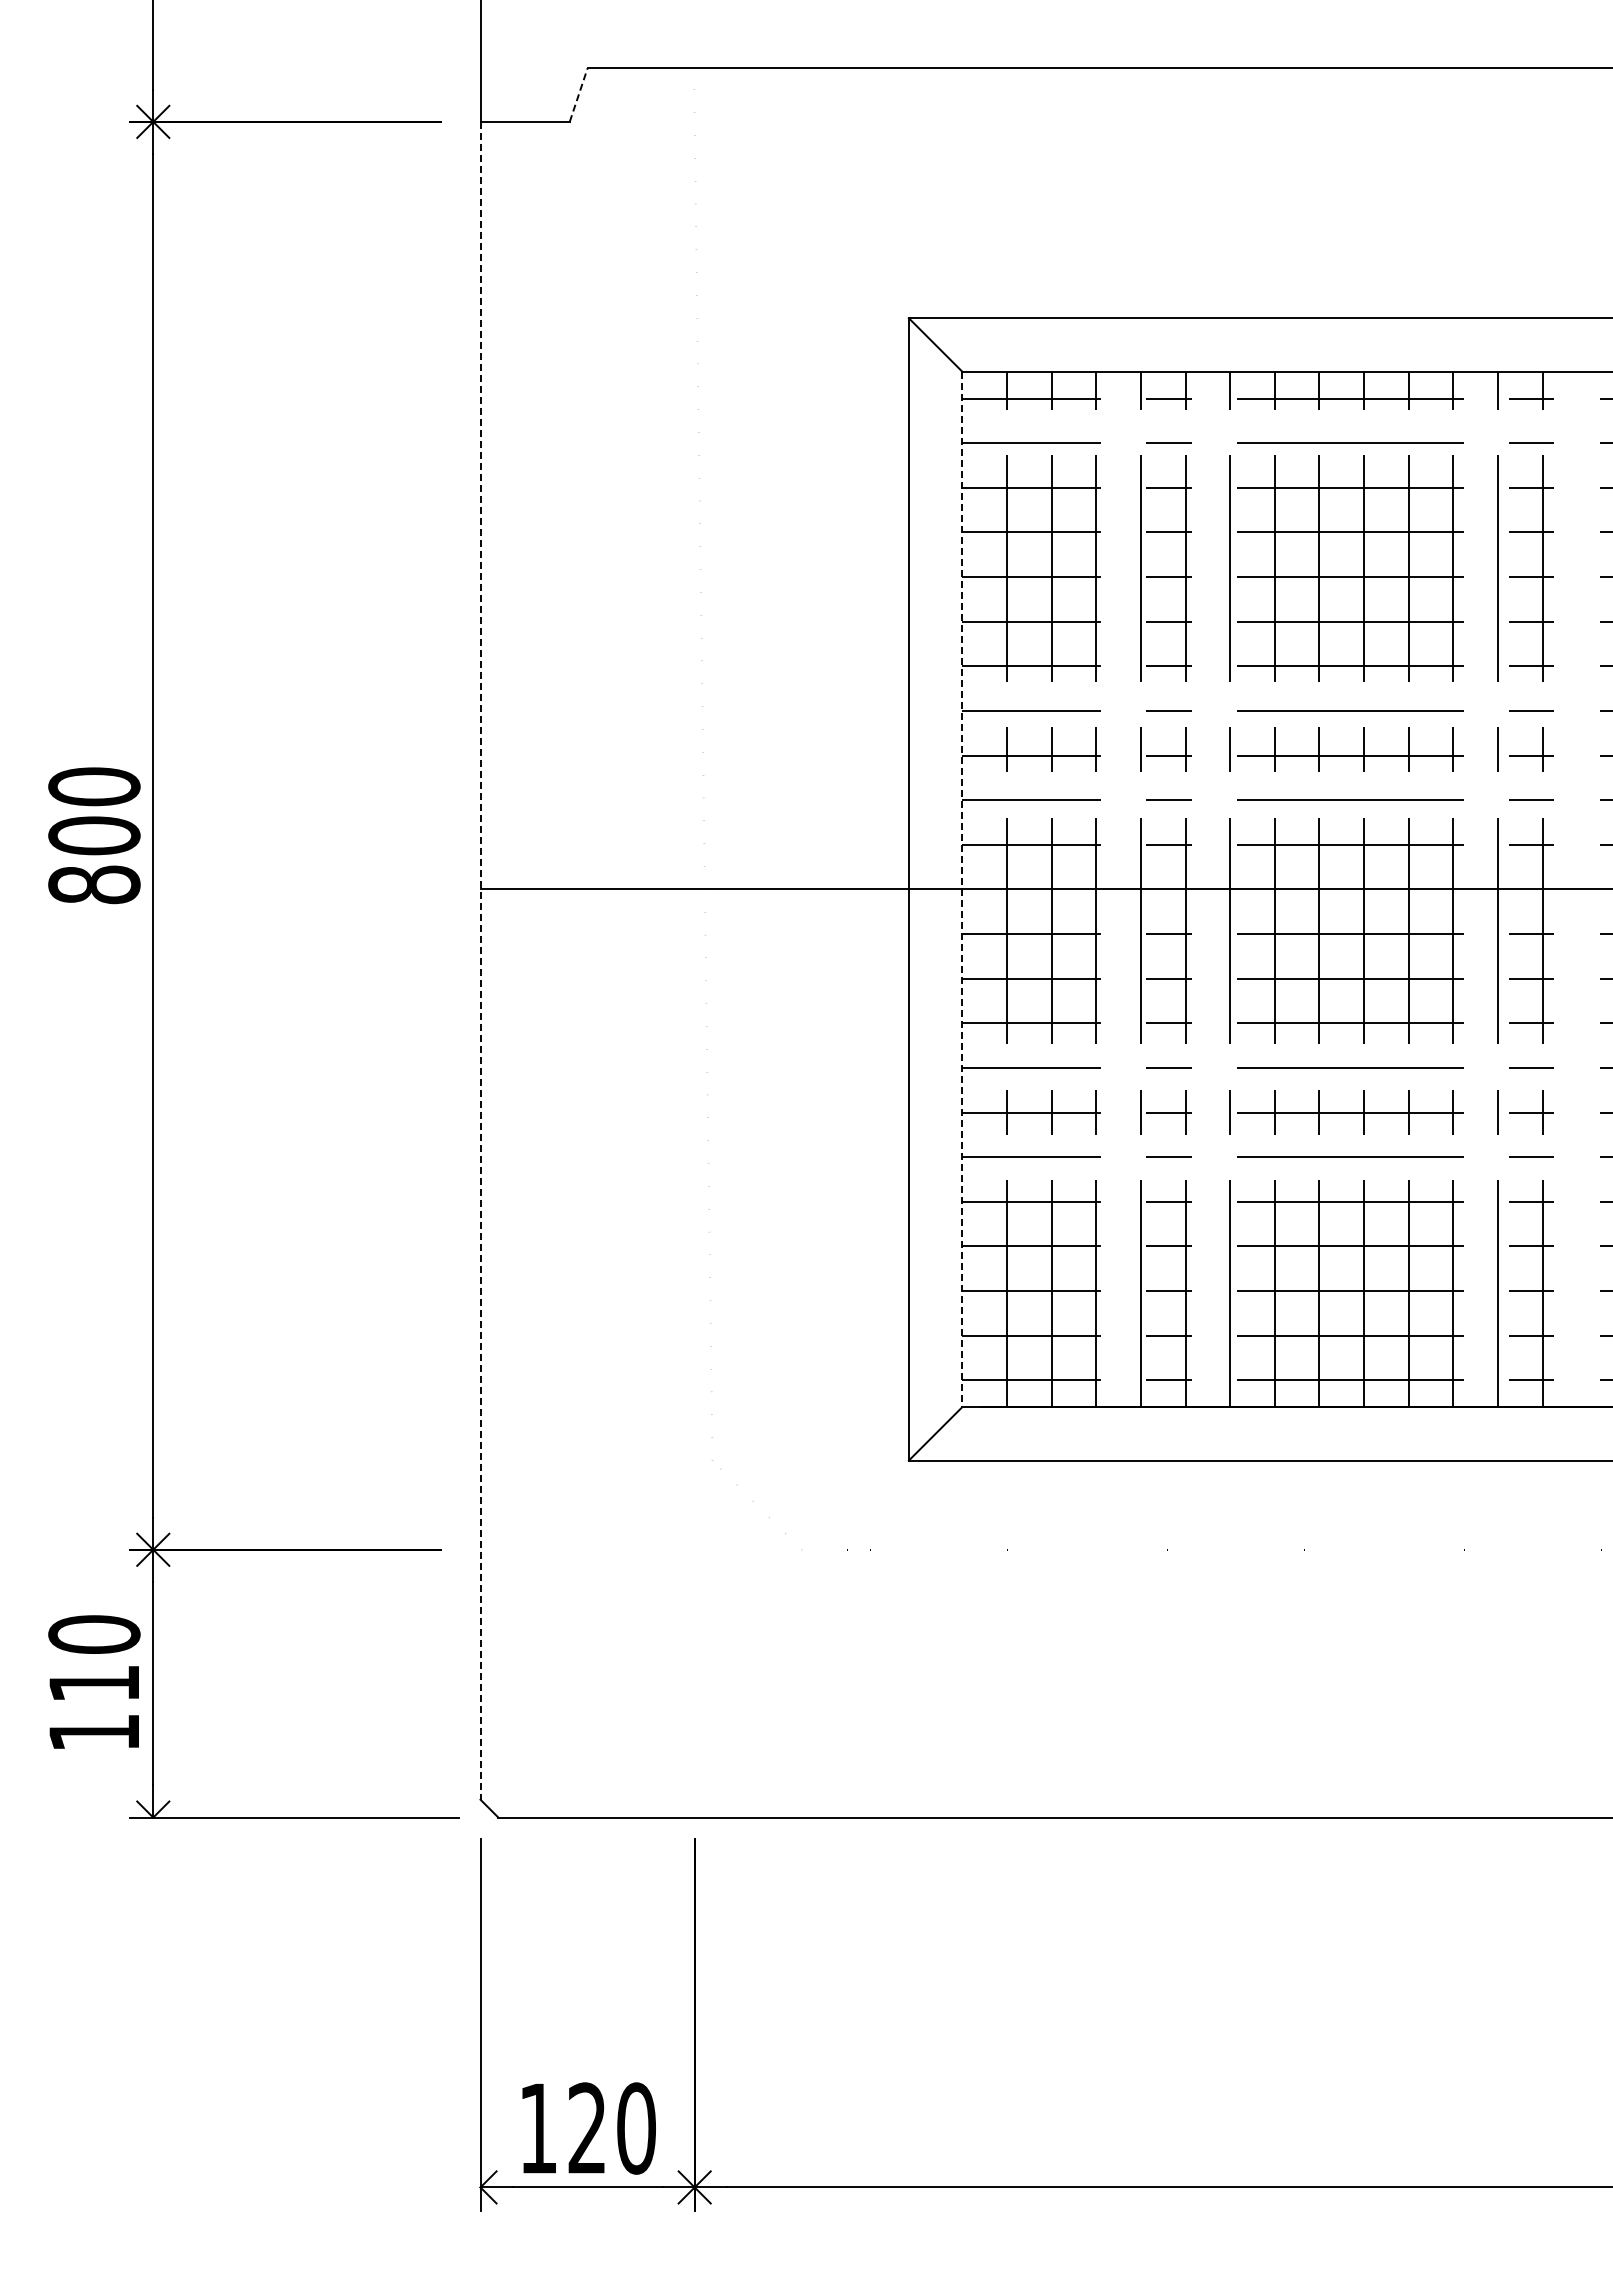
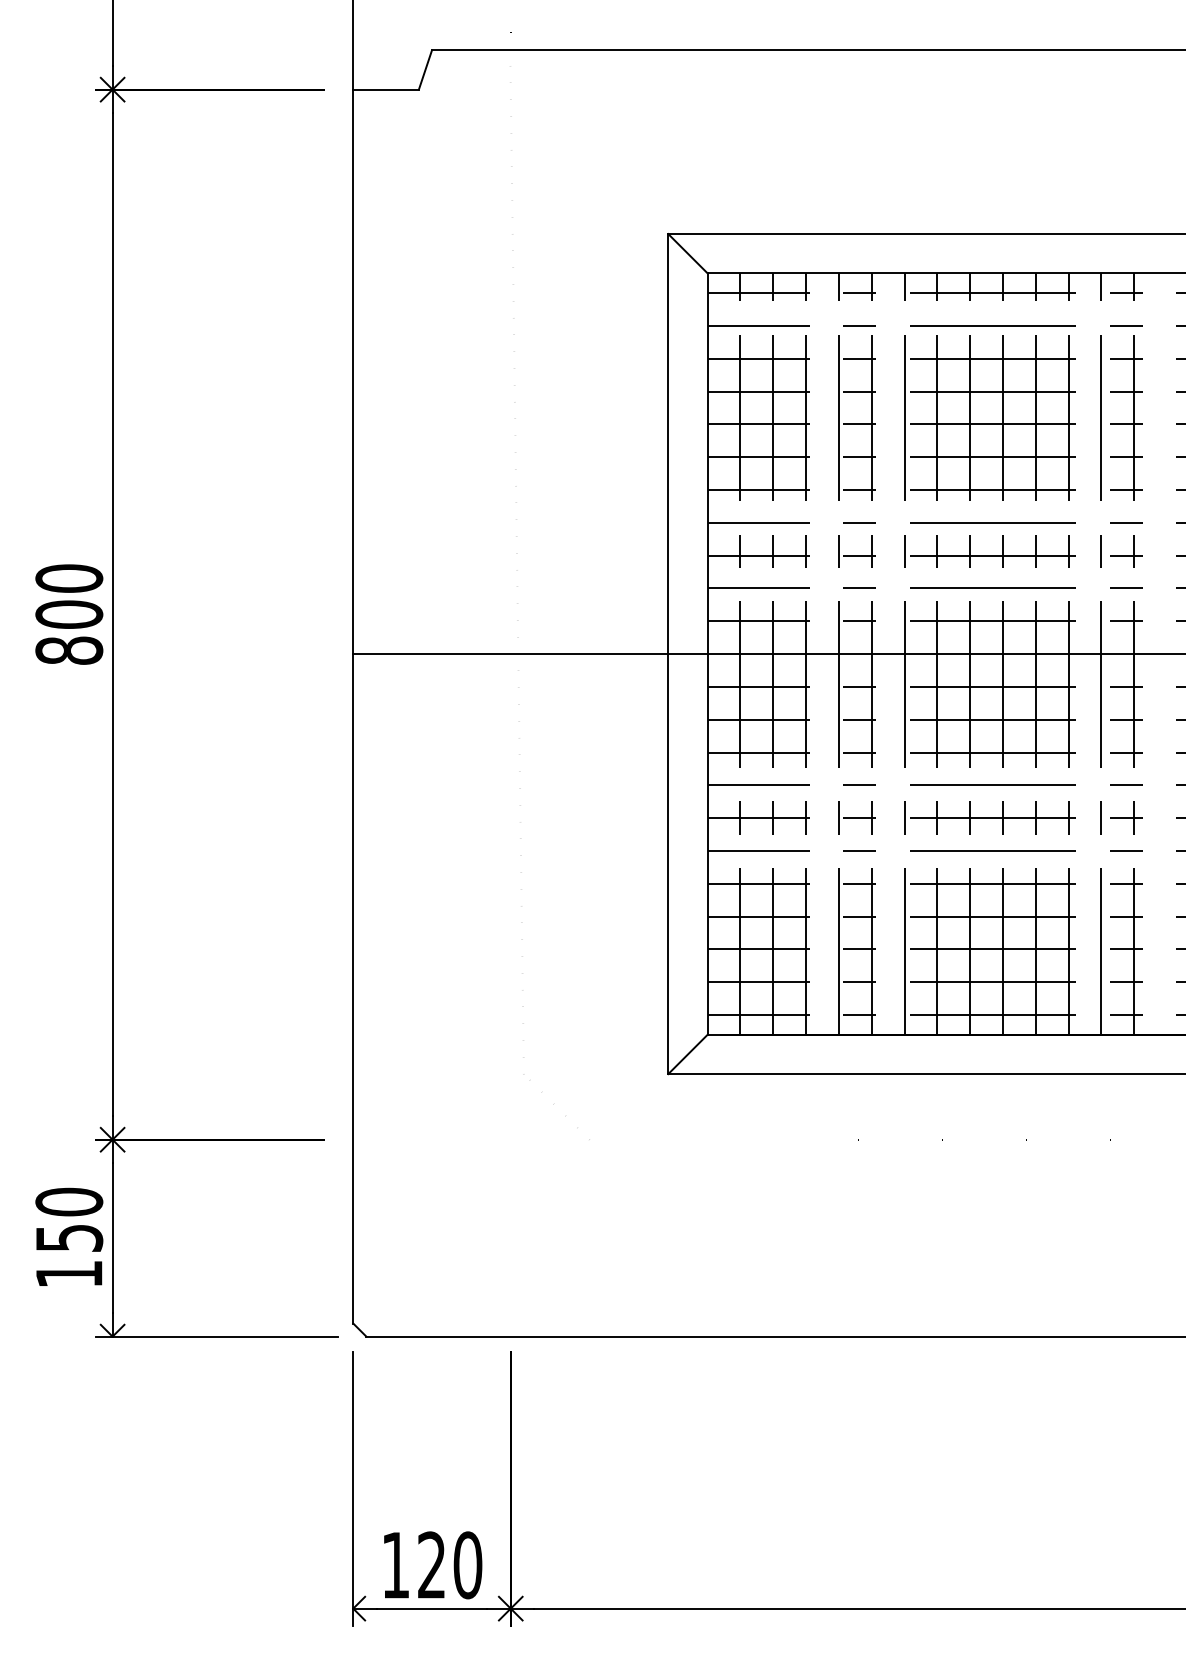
line: (578, 94) -> (425, 69), dashed -> solid
line: (962, 889) -> (707, 654), dashed -> solid
line: (480, 960) -> (353, 706), dashed -> solid
text: (94, 1683) -> (69, 1238), 110 -> 150

